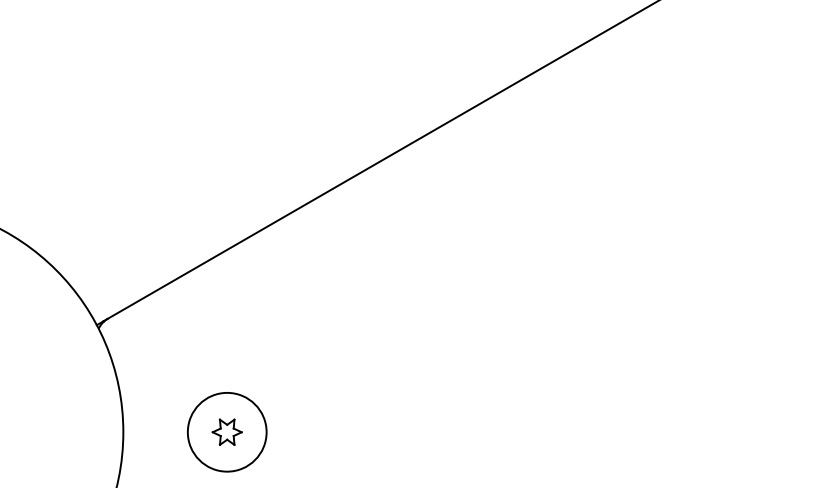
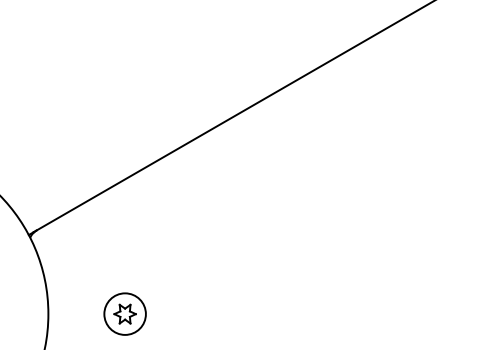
circle: (227, 432) -> (125, 314), size x0.71

